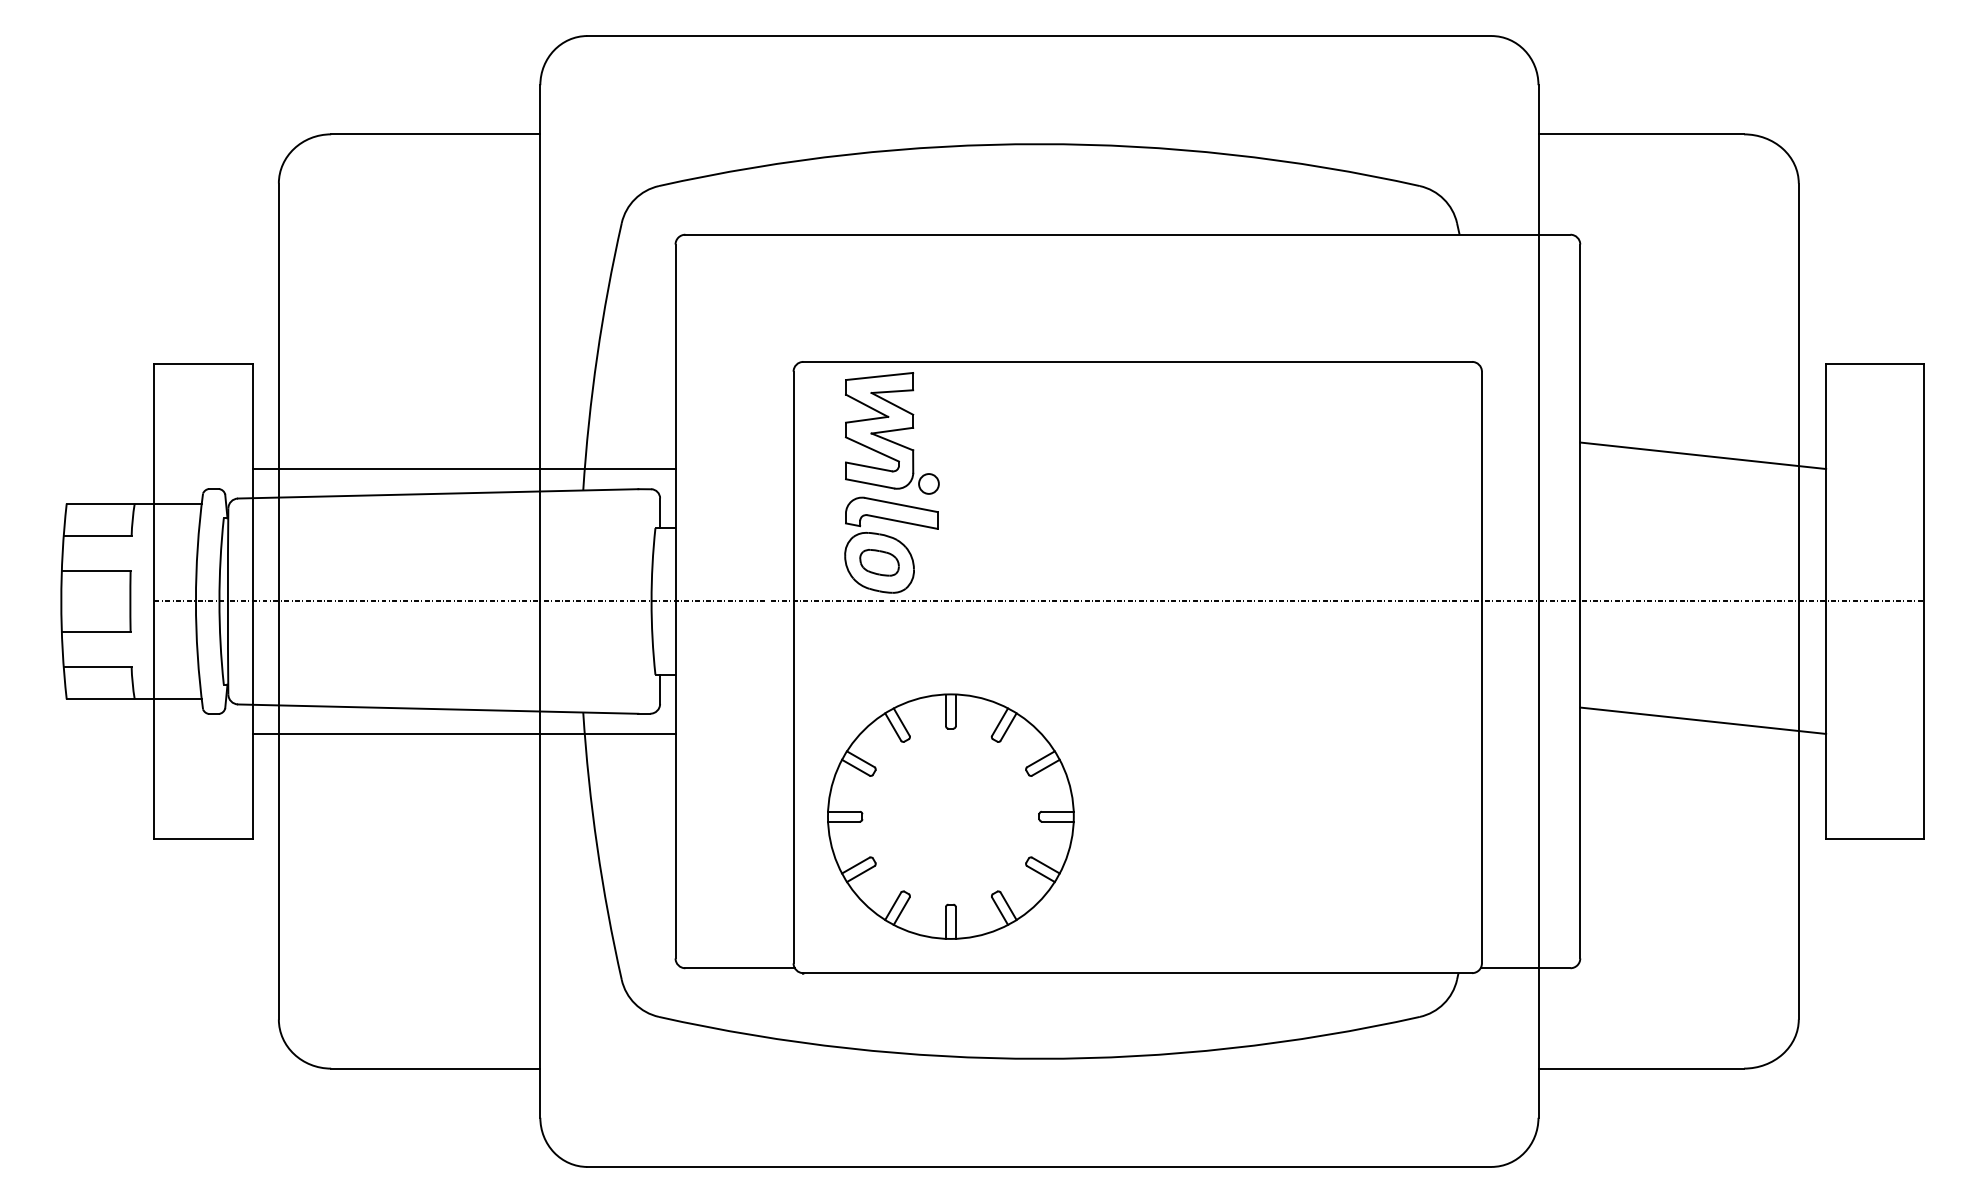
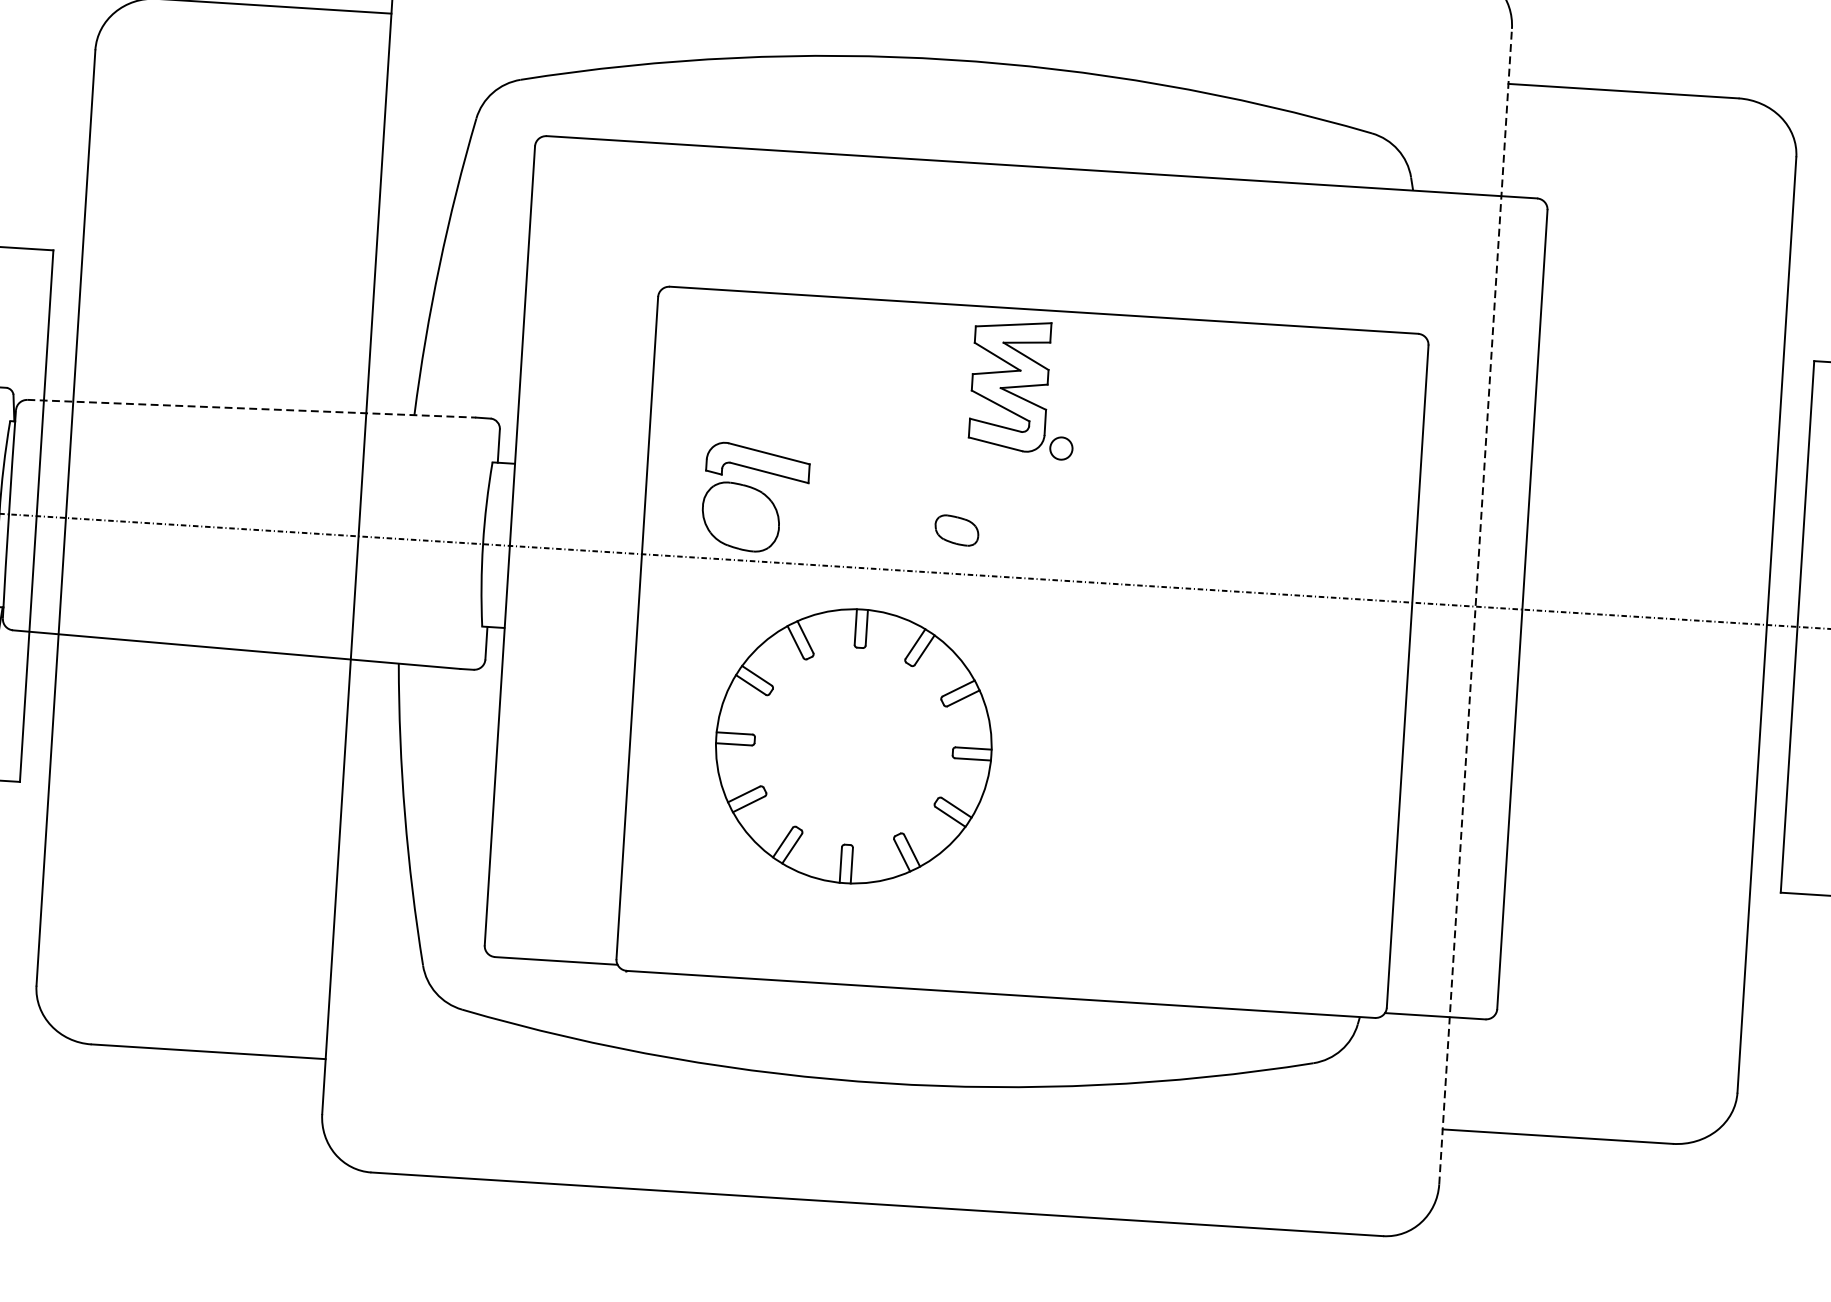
part: (892, 433) -> (1024, 389), moved
line: (1703, 455) -> (1670, 454), removed
line: (463, 469) -> (281, 383), removed
line: (438, 493) -> (252, 408), solid -> dashed
part: (879, 562) -> (956, 530), moved
line: (1538, 601) -> (1475, 606), solid -> dashed
line: (1703, 720) -> (1651, 751), removed
line: (463, 733) -> (263, 678), removed
part: (950, 816) -> (853, 746), moved

